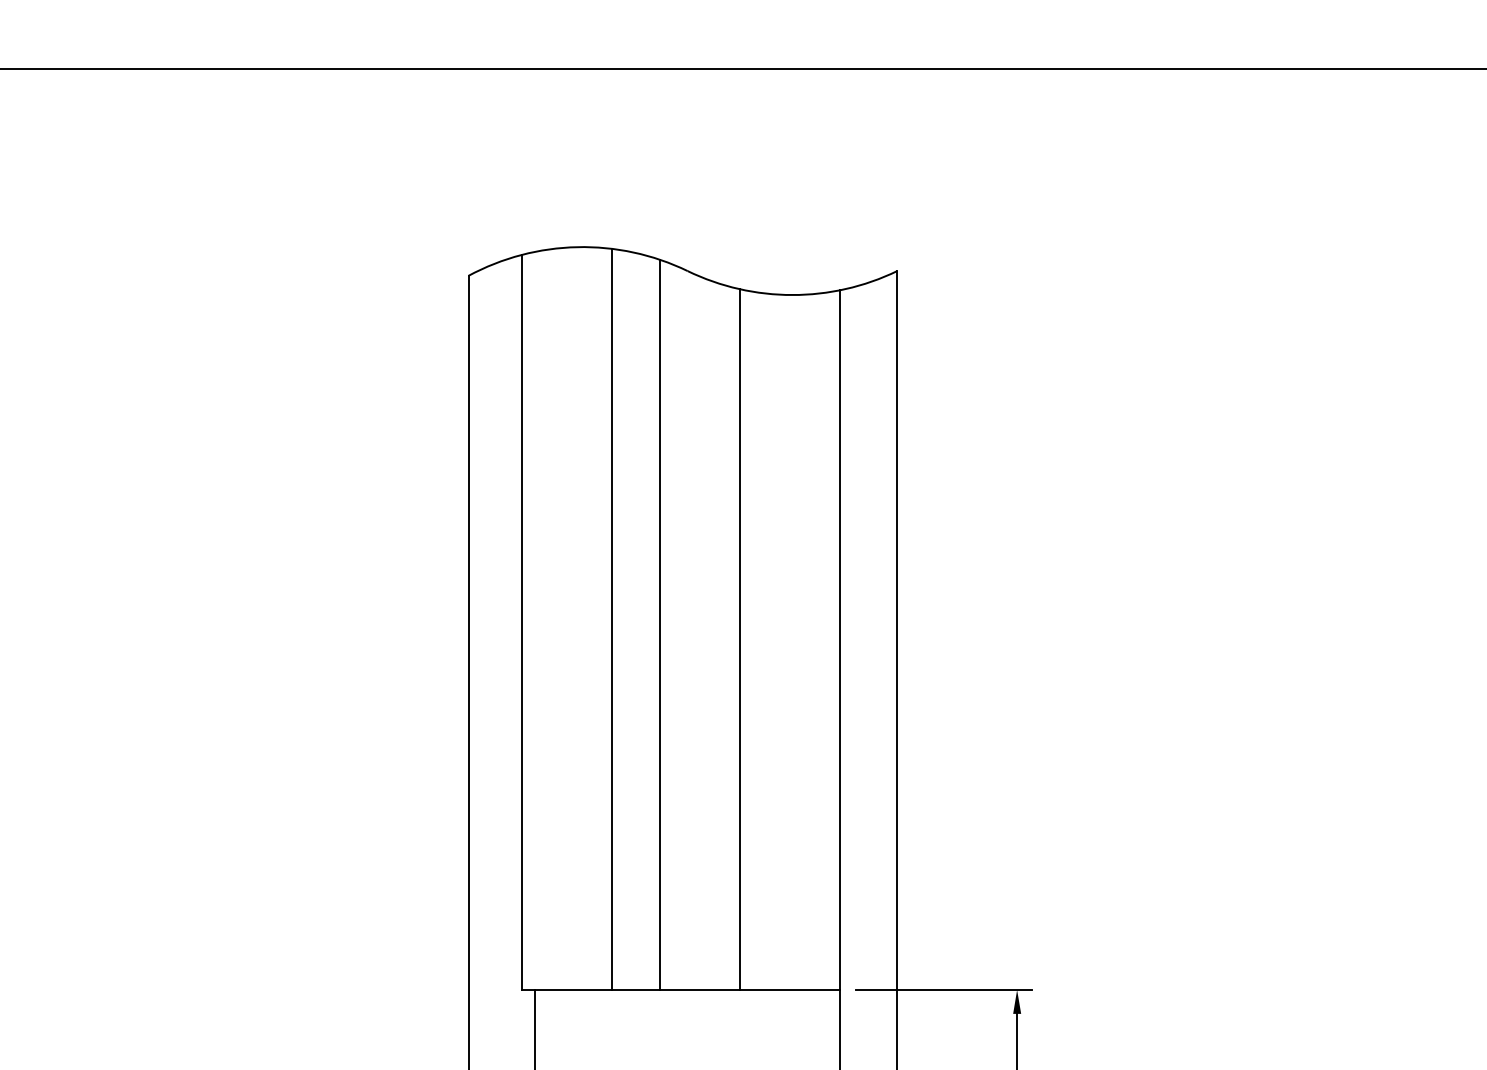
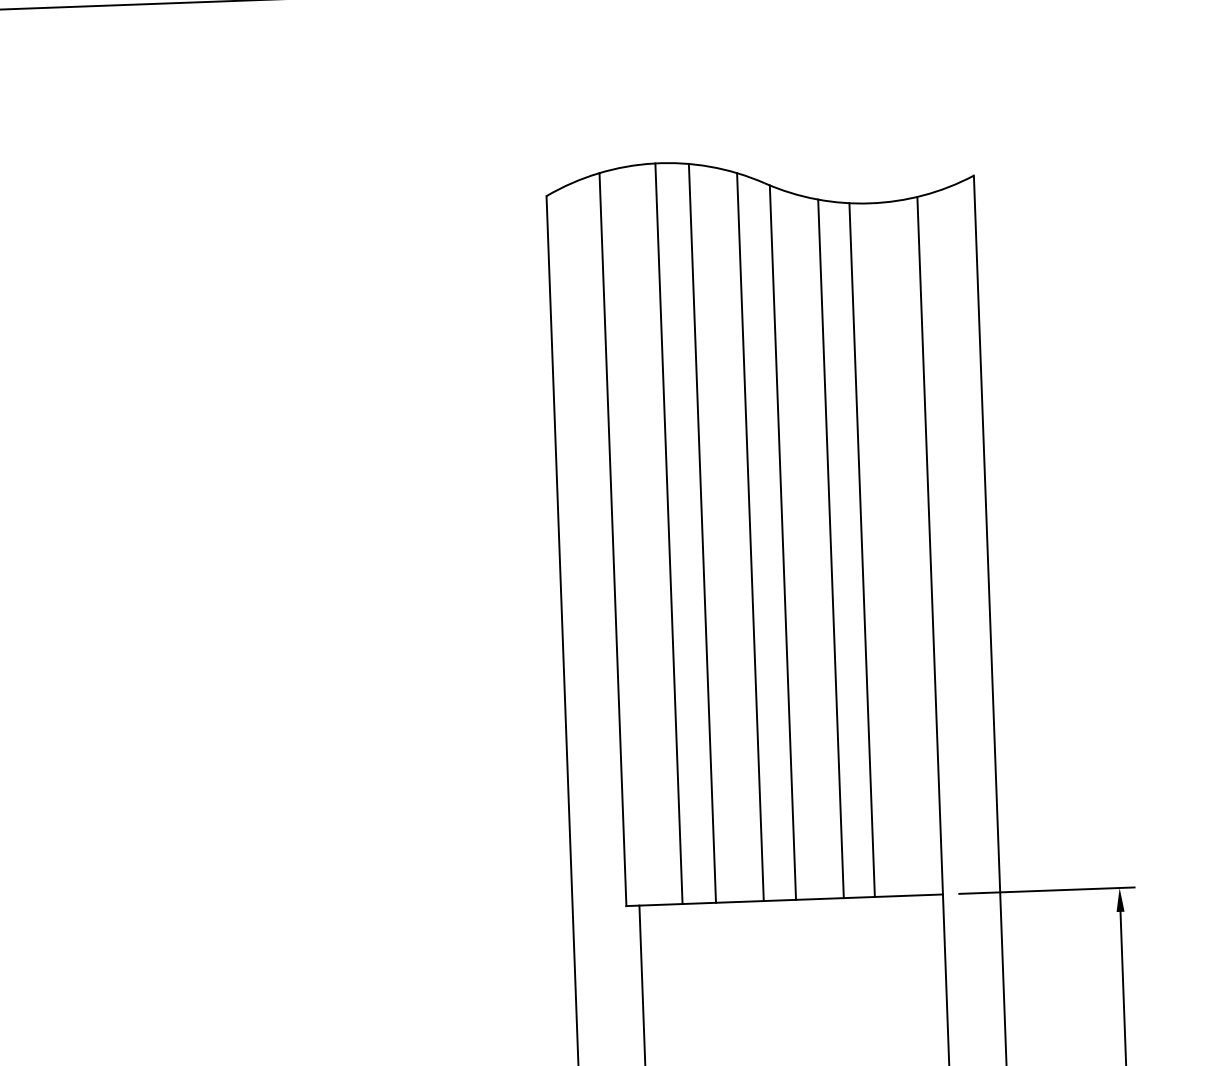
line: (578, 618) -> (668, 533), added
line: (692, 631) -> (782, 542), added
line: (771, 641) -> (862, 549), added

